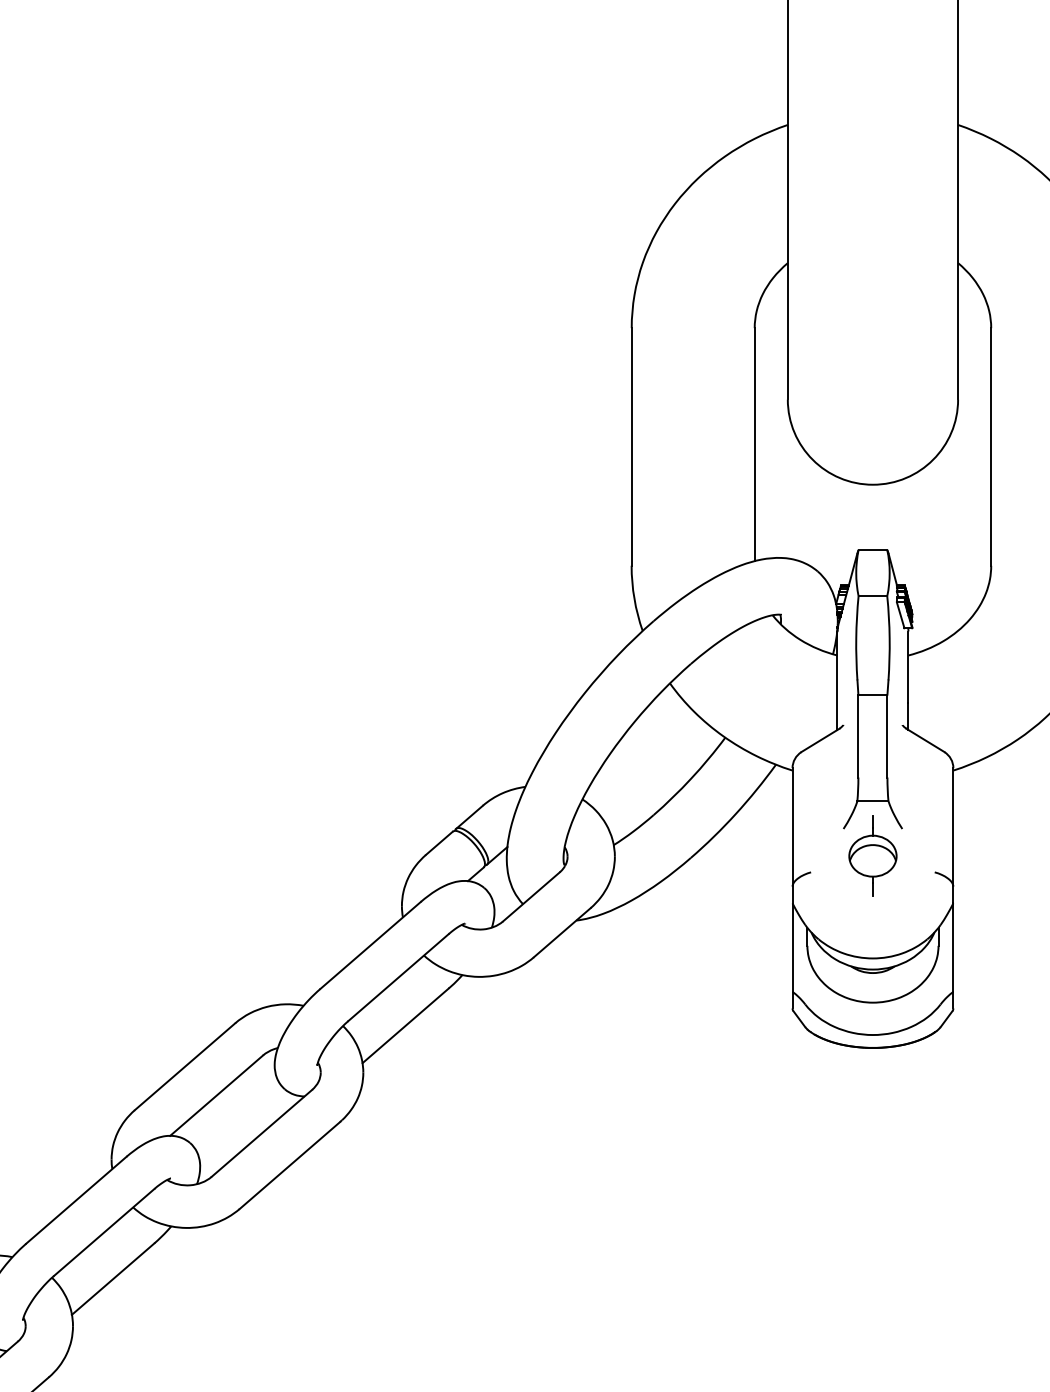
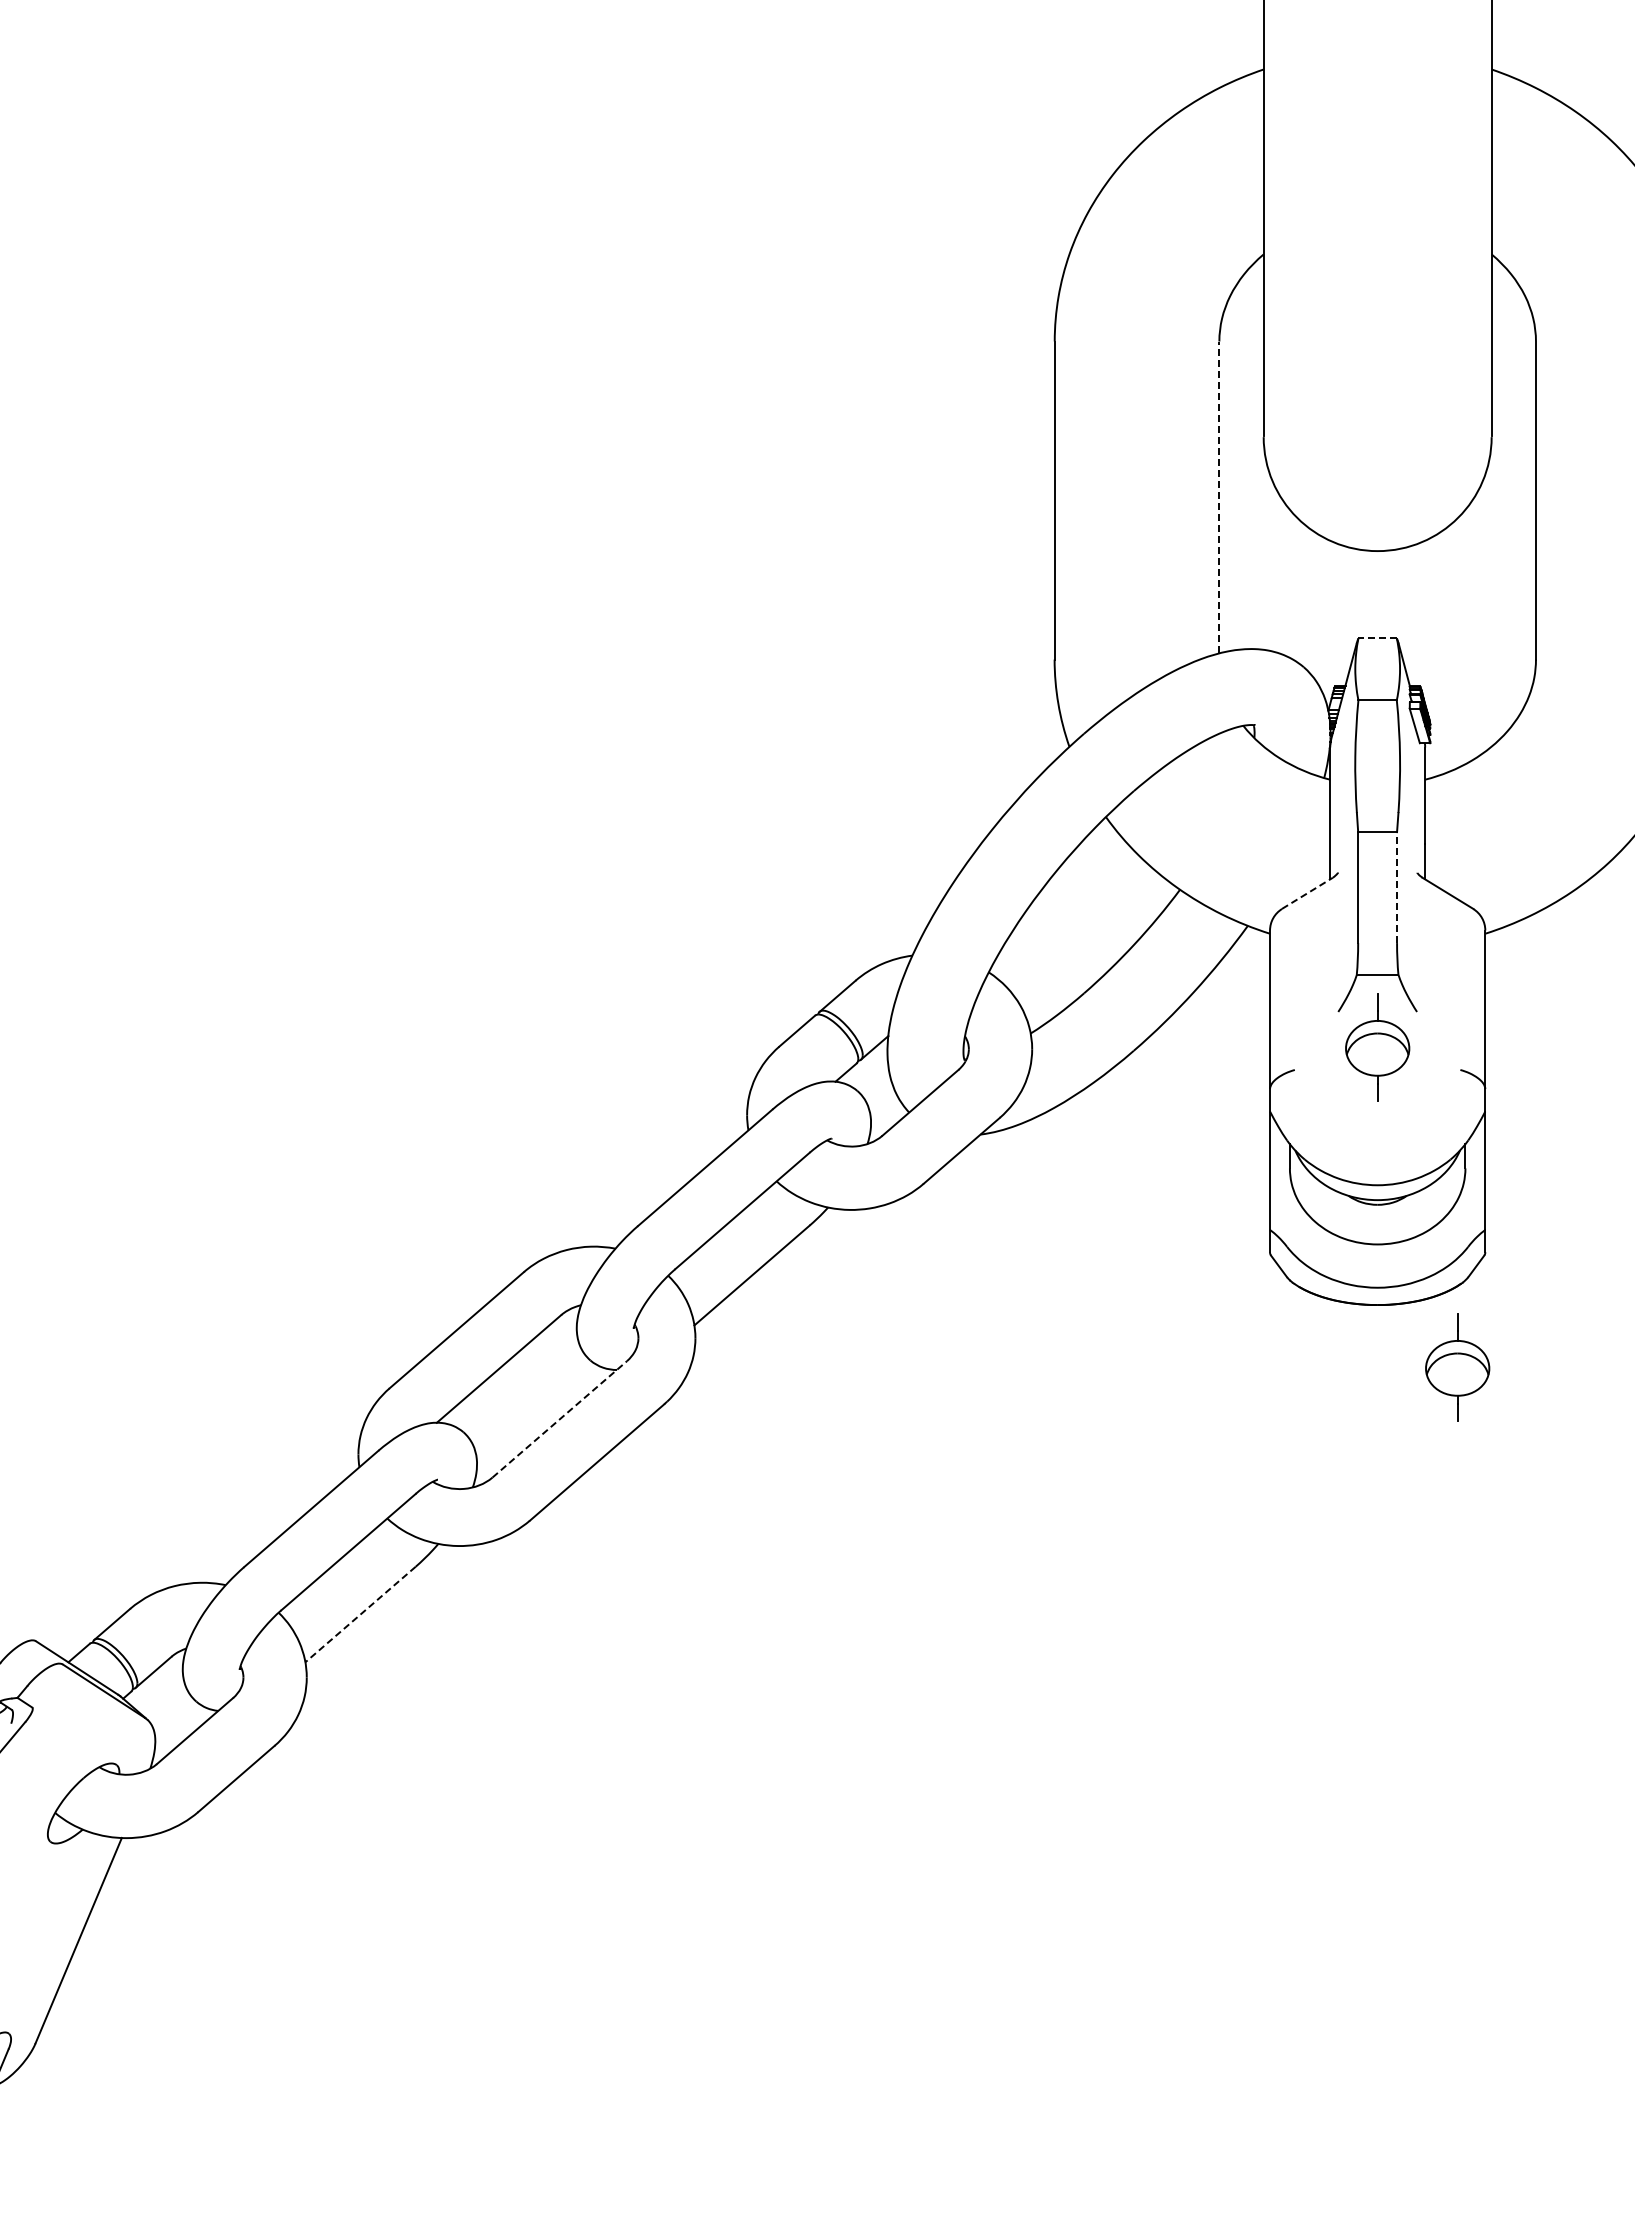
line: (754, 444) -> (1219, 497), solid -> dashed
line: (872, 550) -> (1377, 638), solid -> dashed
line: (887, 736) -> (1397, 887), solid -> dashed
line: (820, 740) -> (1307, 893), solid -> dashed
part: (932, 1094) -> (1457, 1367), added
line: (261, 1133) -> (559, 1419), solid -> dashed
line: (113, 1279) -> (360, 1614), solid -> dashed

